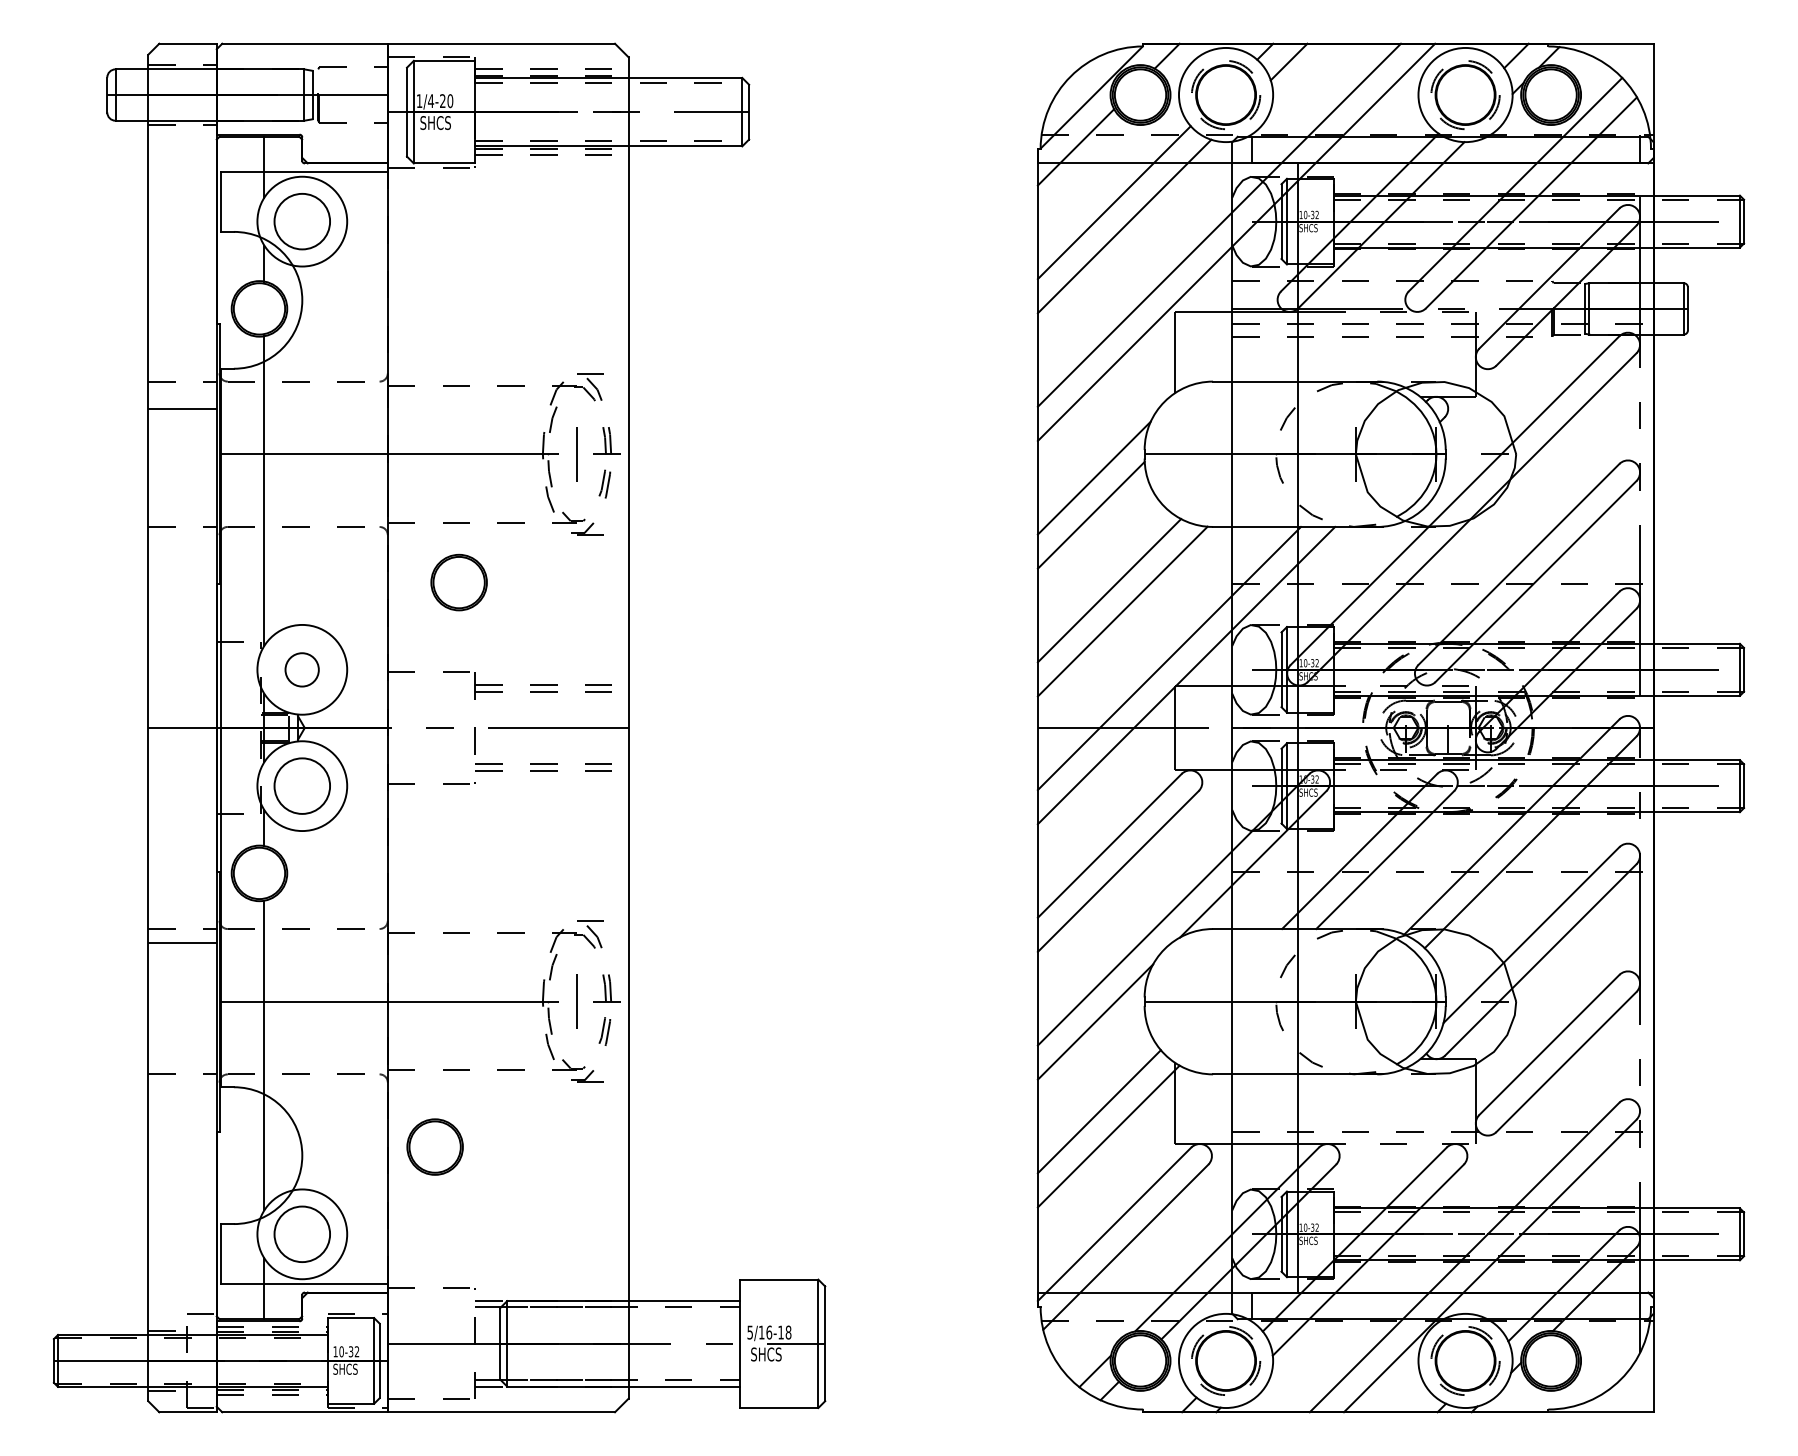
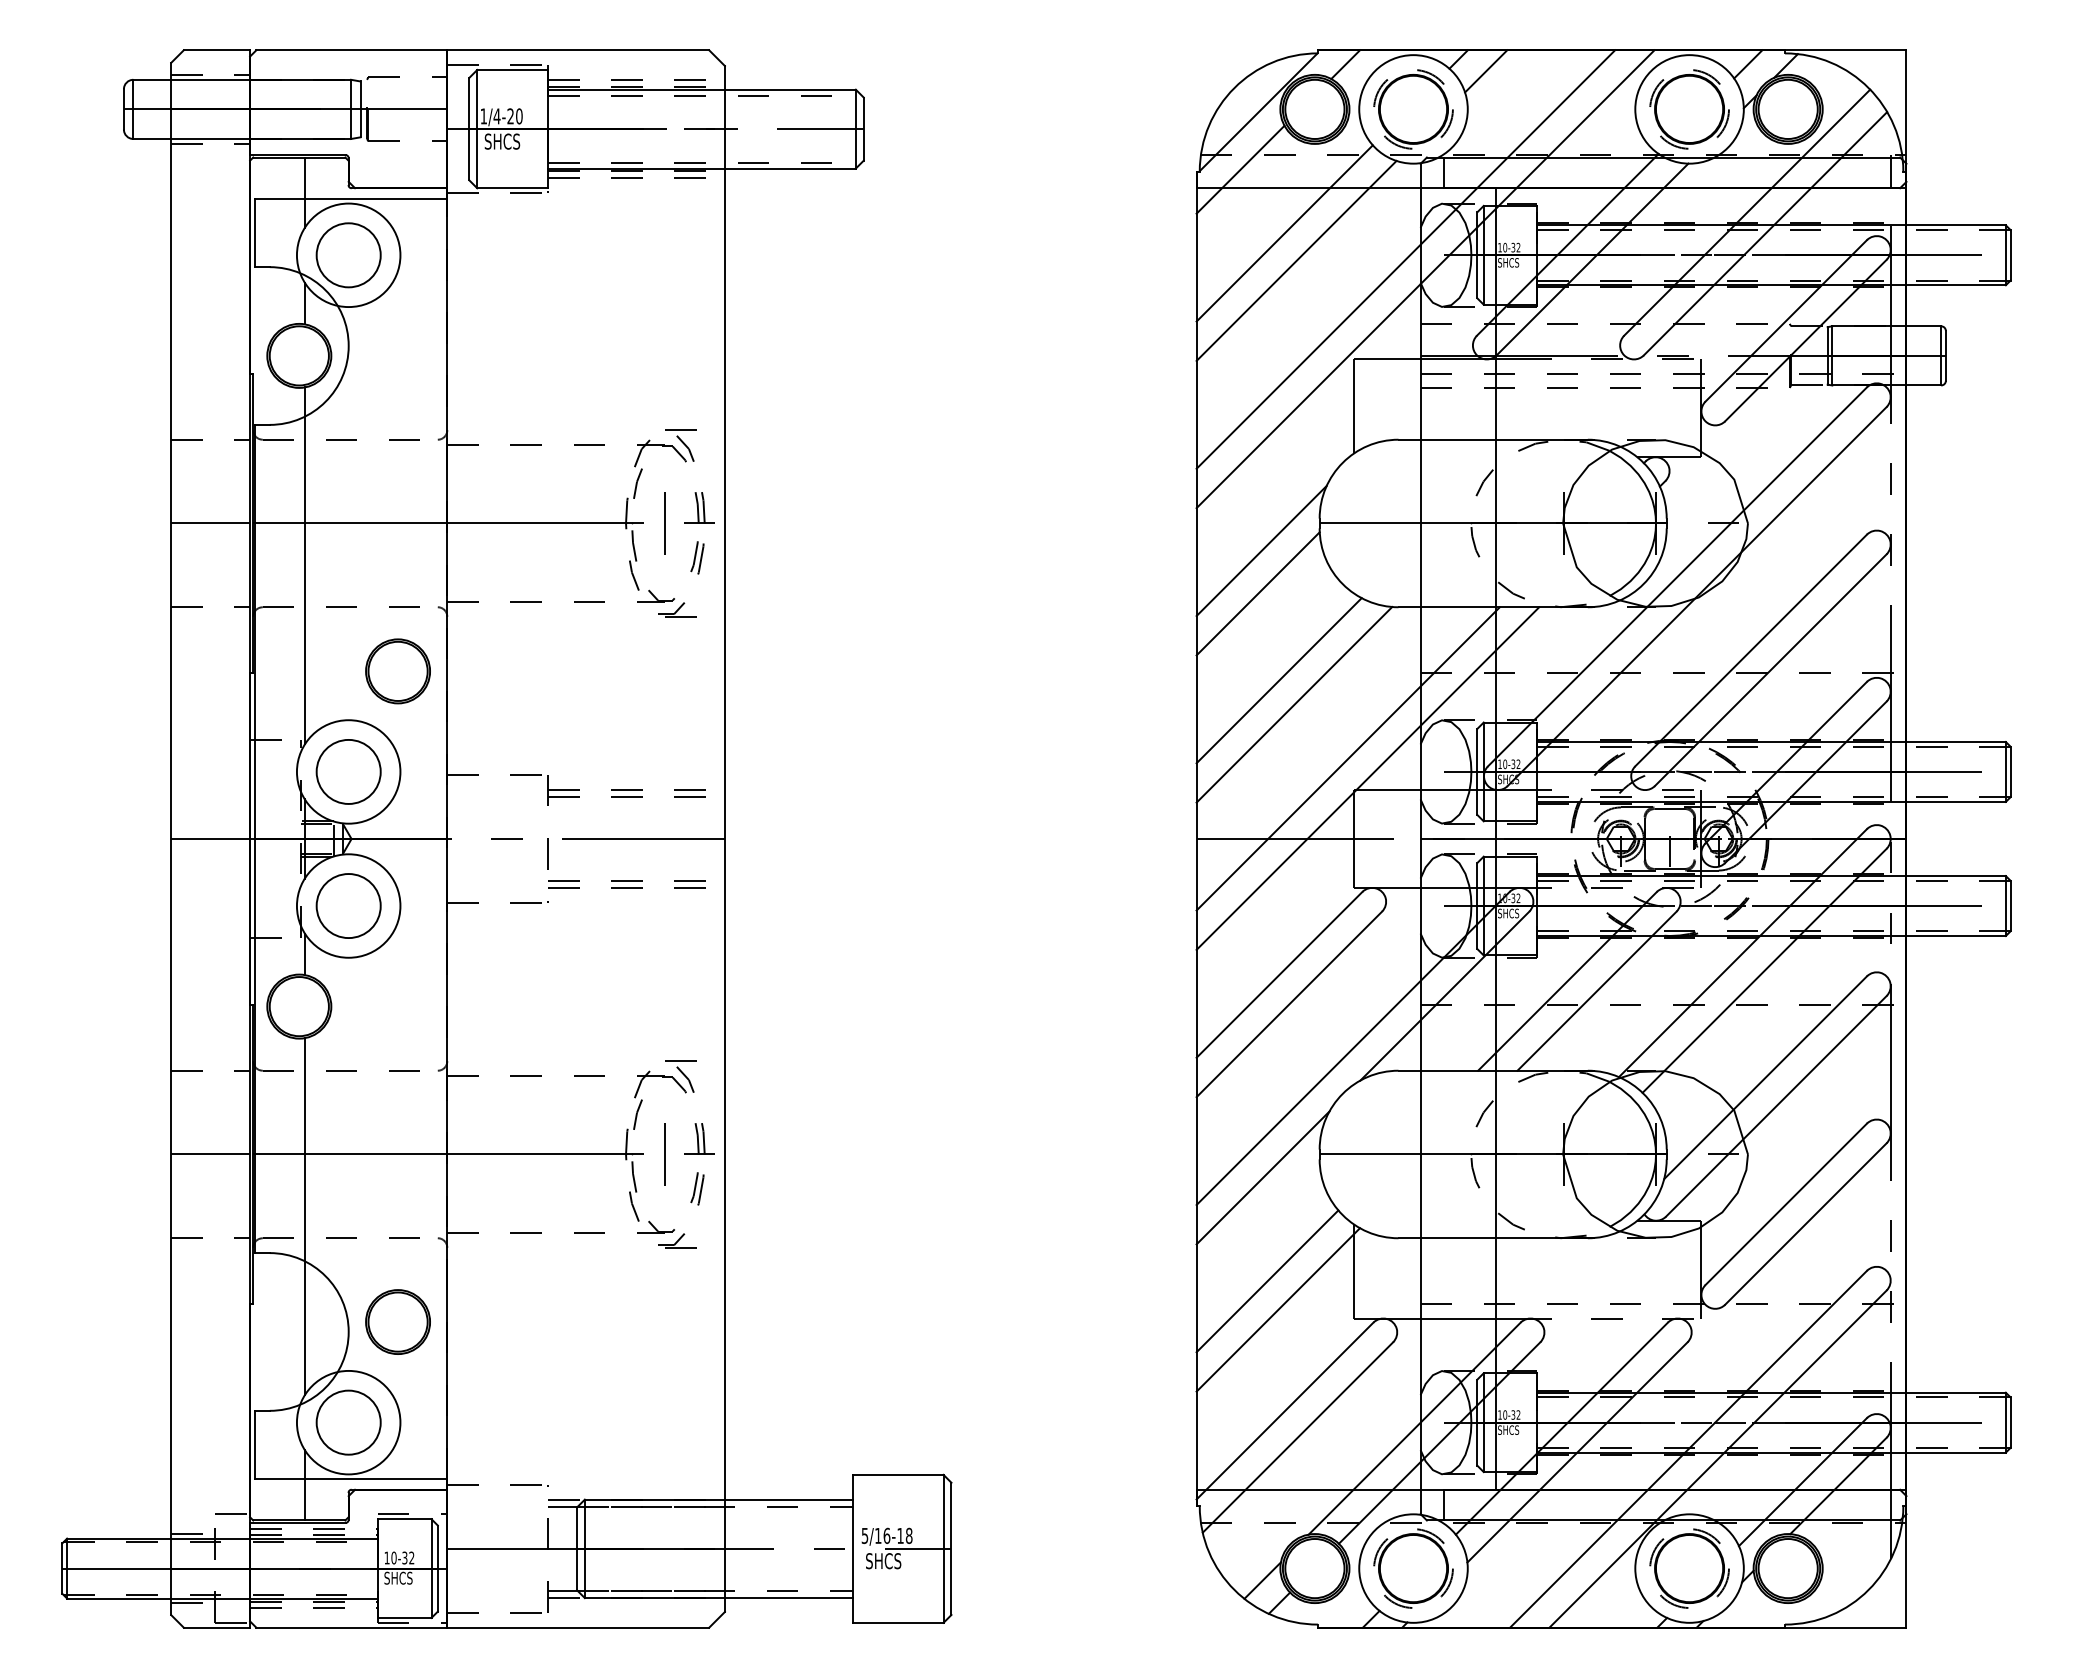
line: (182, 409) -> (210, 523), moved
part: (458, 582) -> (397, 671), moved
circle: (301, 669) -> (347, 771), size x1.67
line: (182, 942) -> (210, 1154), moved
part: (434, 1146) -> (397, 1321), moved

